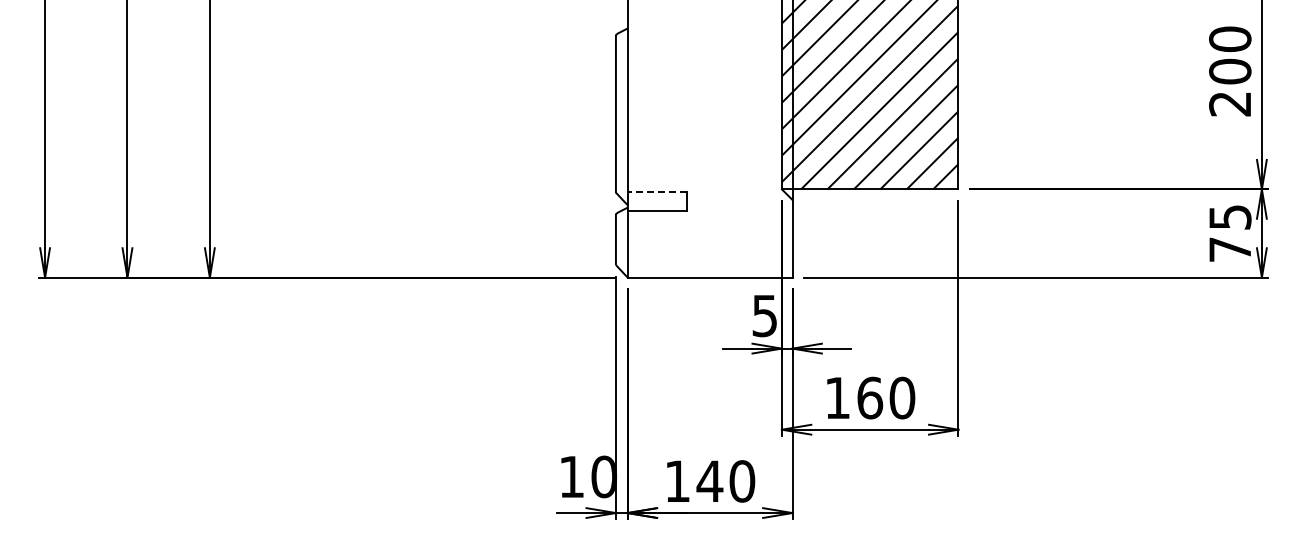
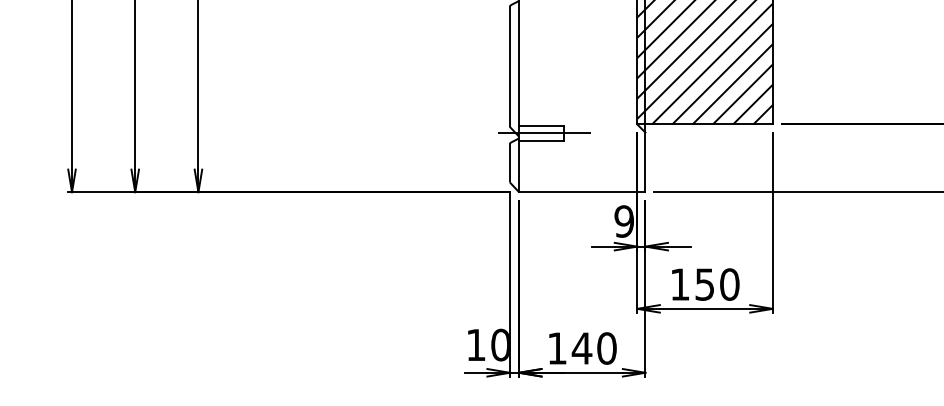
line: (656, 191) -> (541, 126), dashed -> solid
line: (660, 201) -> (544, 133), added
text: (764, 315) -> (623, 221), 5 -> 9
text: (870, 397) -> (705, 284), 160 -> 150

